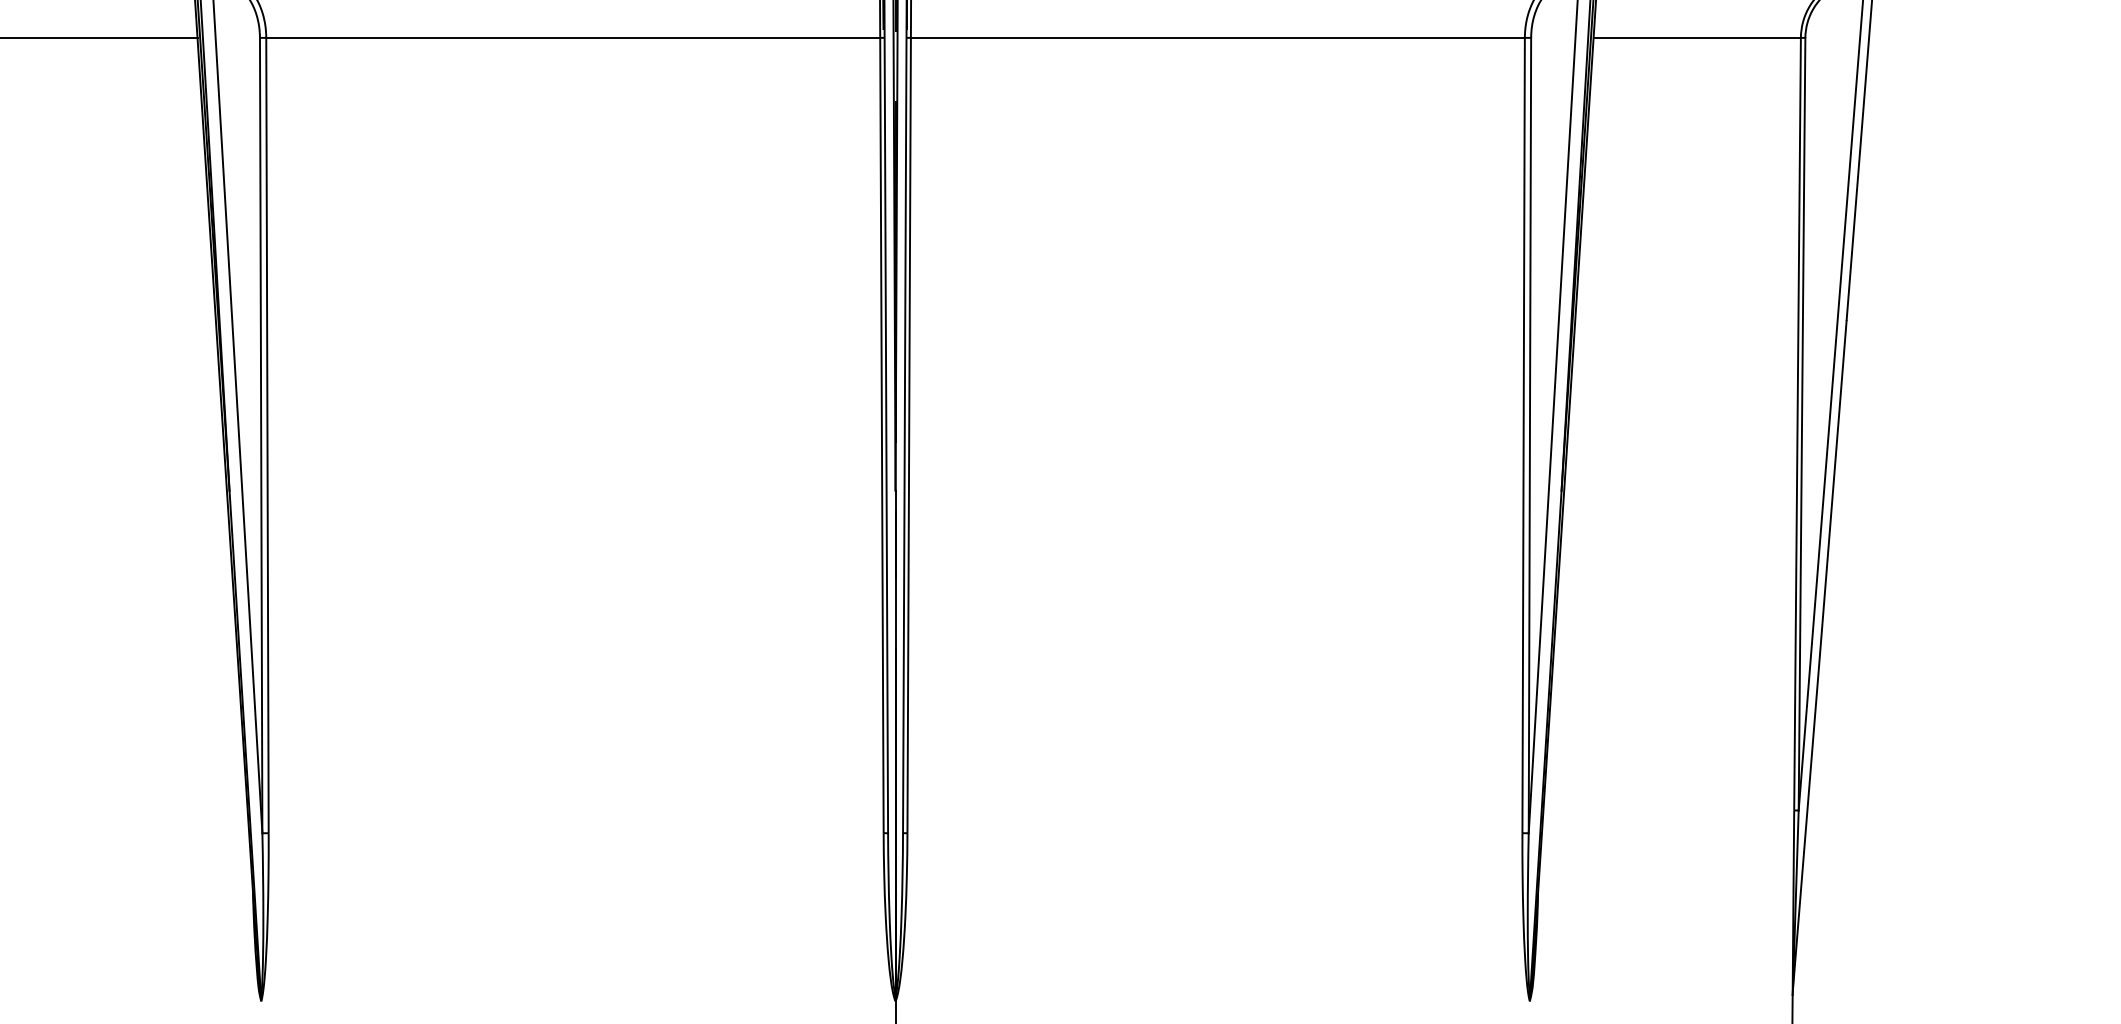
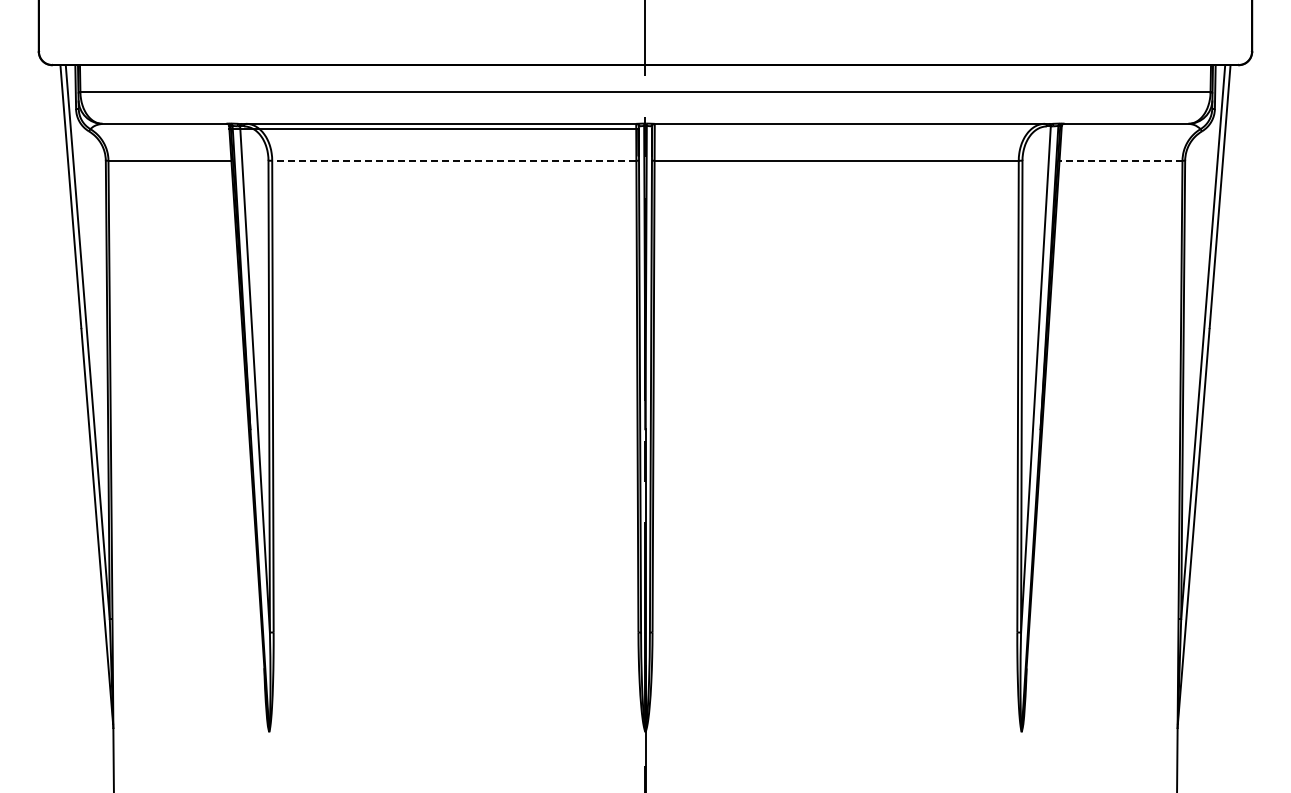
line: (571, 37) -> (453, 160), solid -> dashed
line: (1696, 37) -> (1120, 160), solid -> dashed

